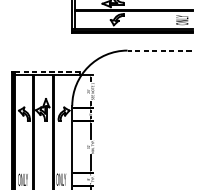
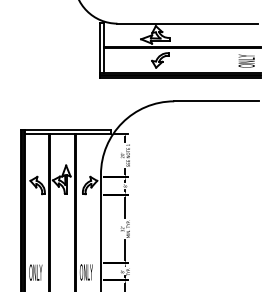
line: (159, 50) -> (216, 101), dashed -> solid
line: (47, 71) -> (67, 129), dashed -> solid

